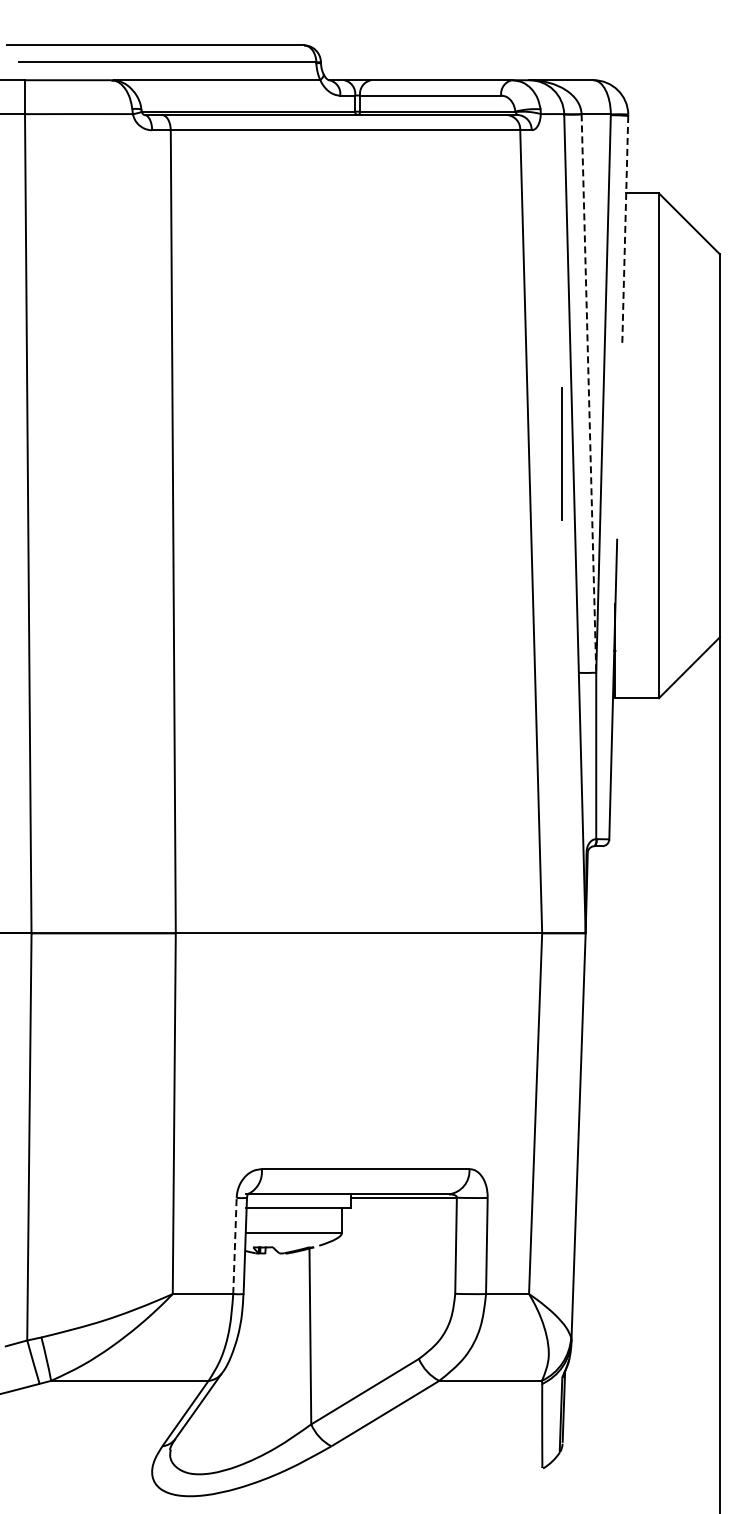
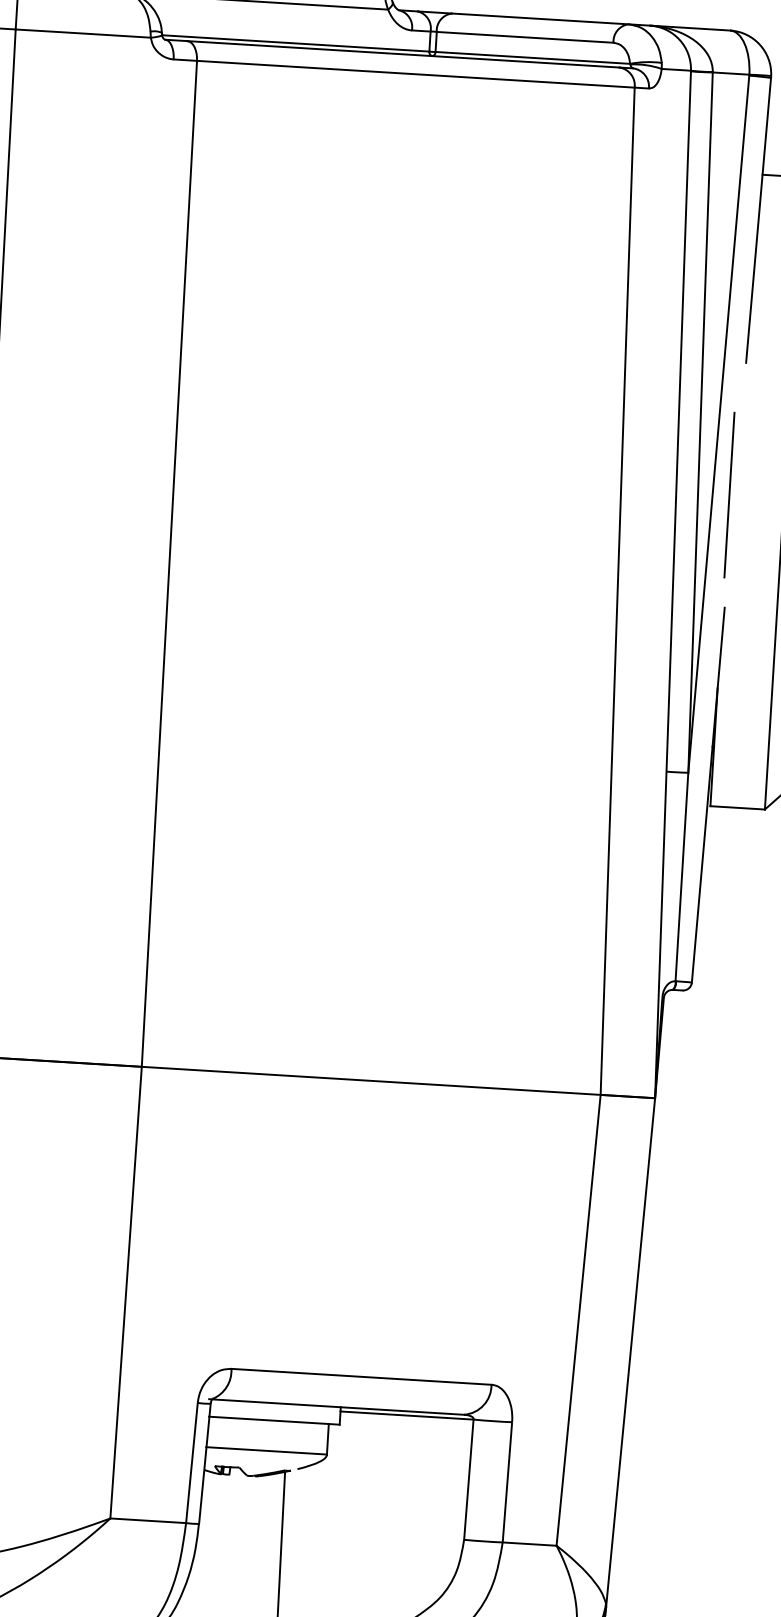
line: (625, 229) -> (758, 219), dashed -> solid
line: (588, 394) -> (699, 423), dashed -> solid
line: (561, 453) -> (728, 494), moved
line: (234, 1245) -> (191, 1462), dashed -> solid

